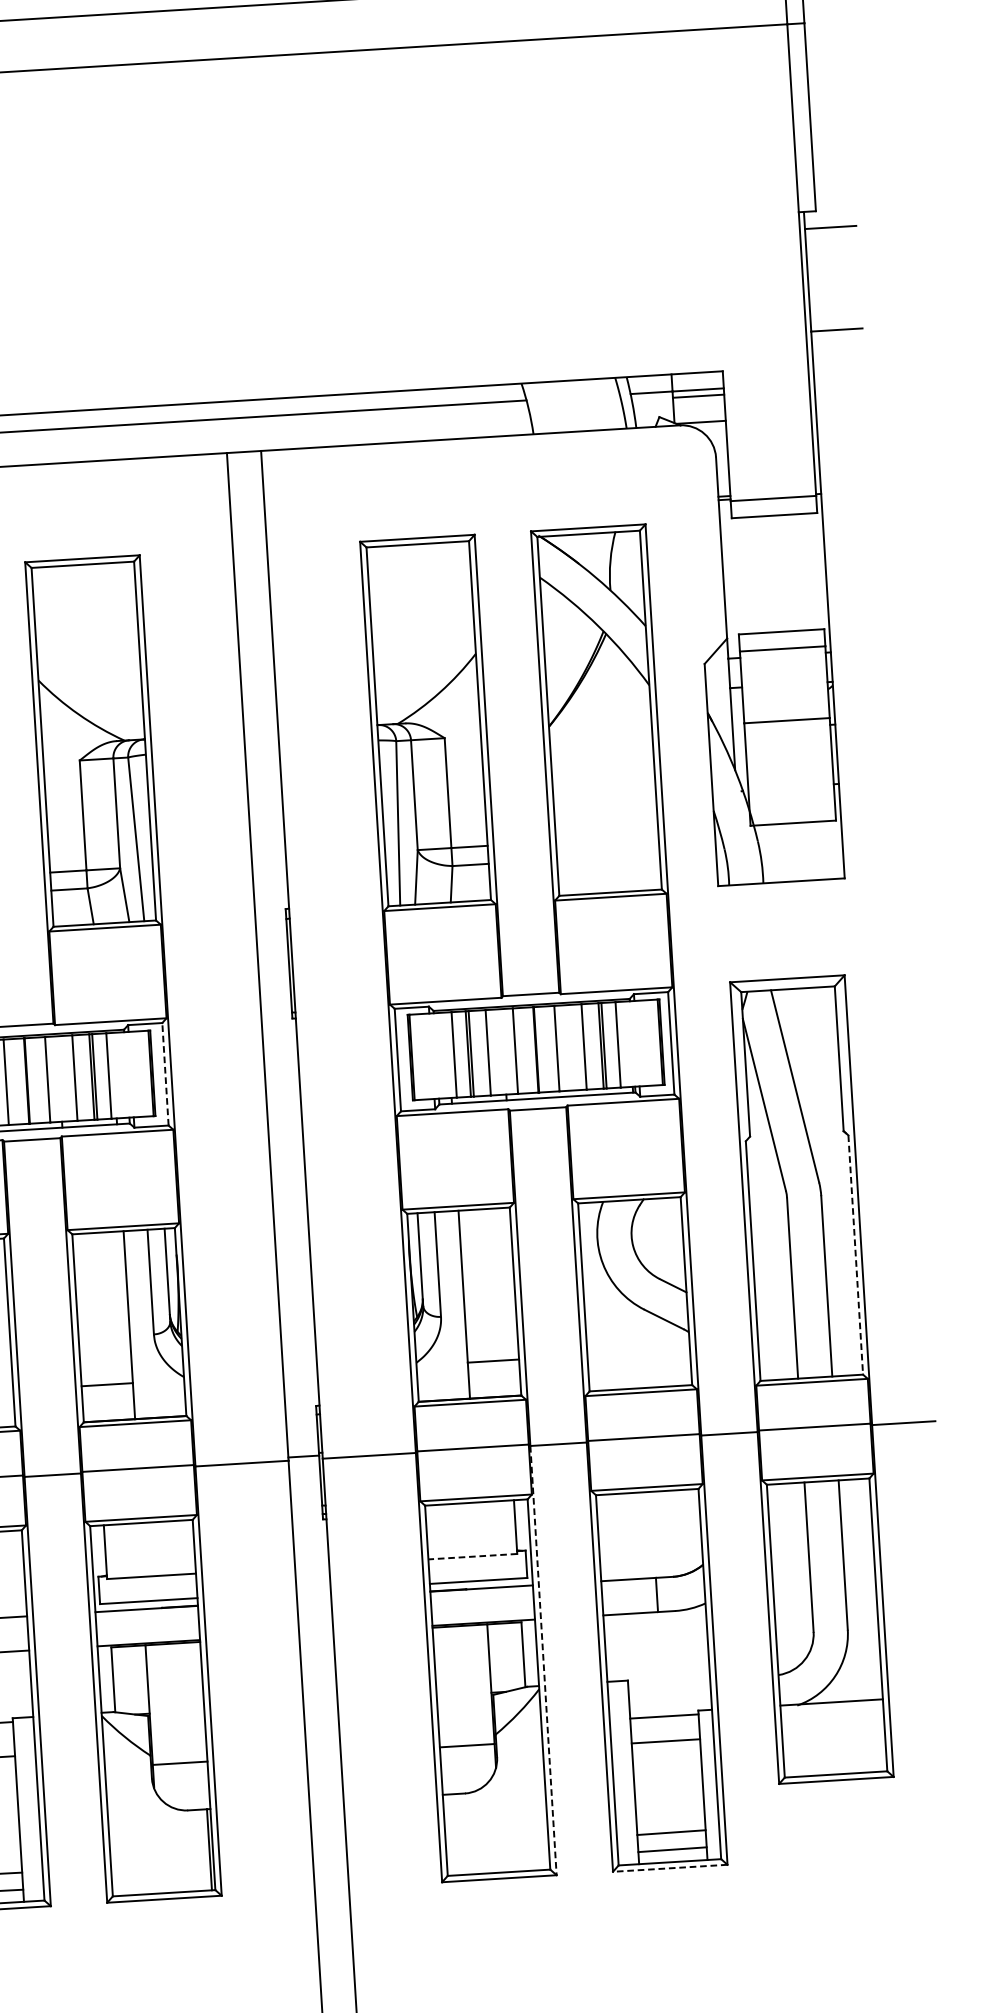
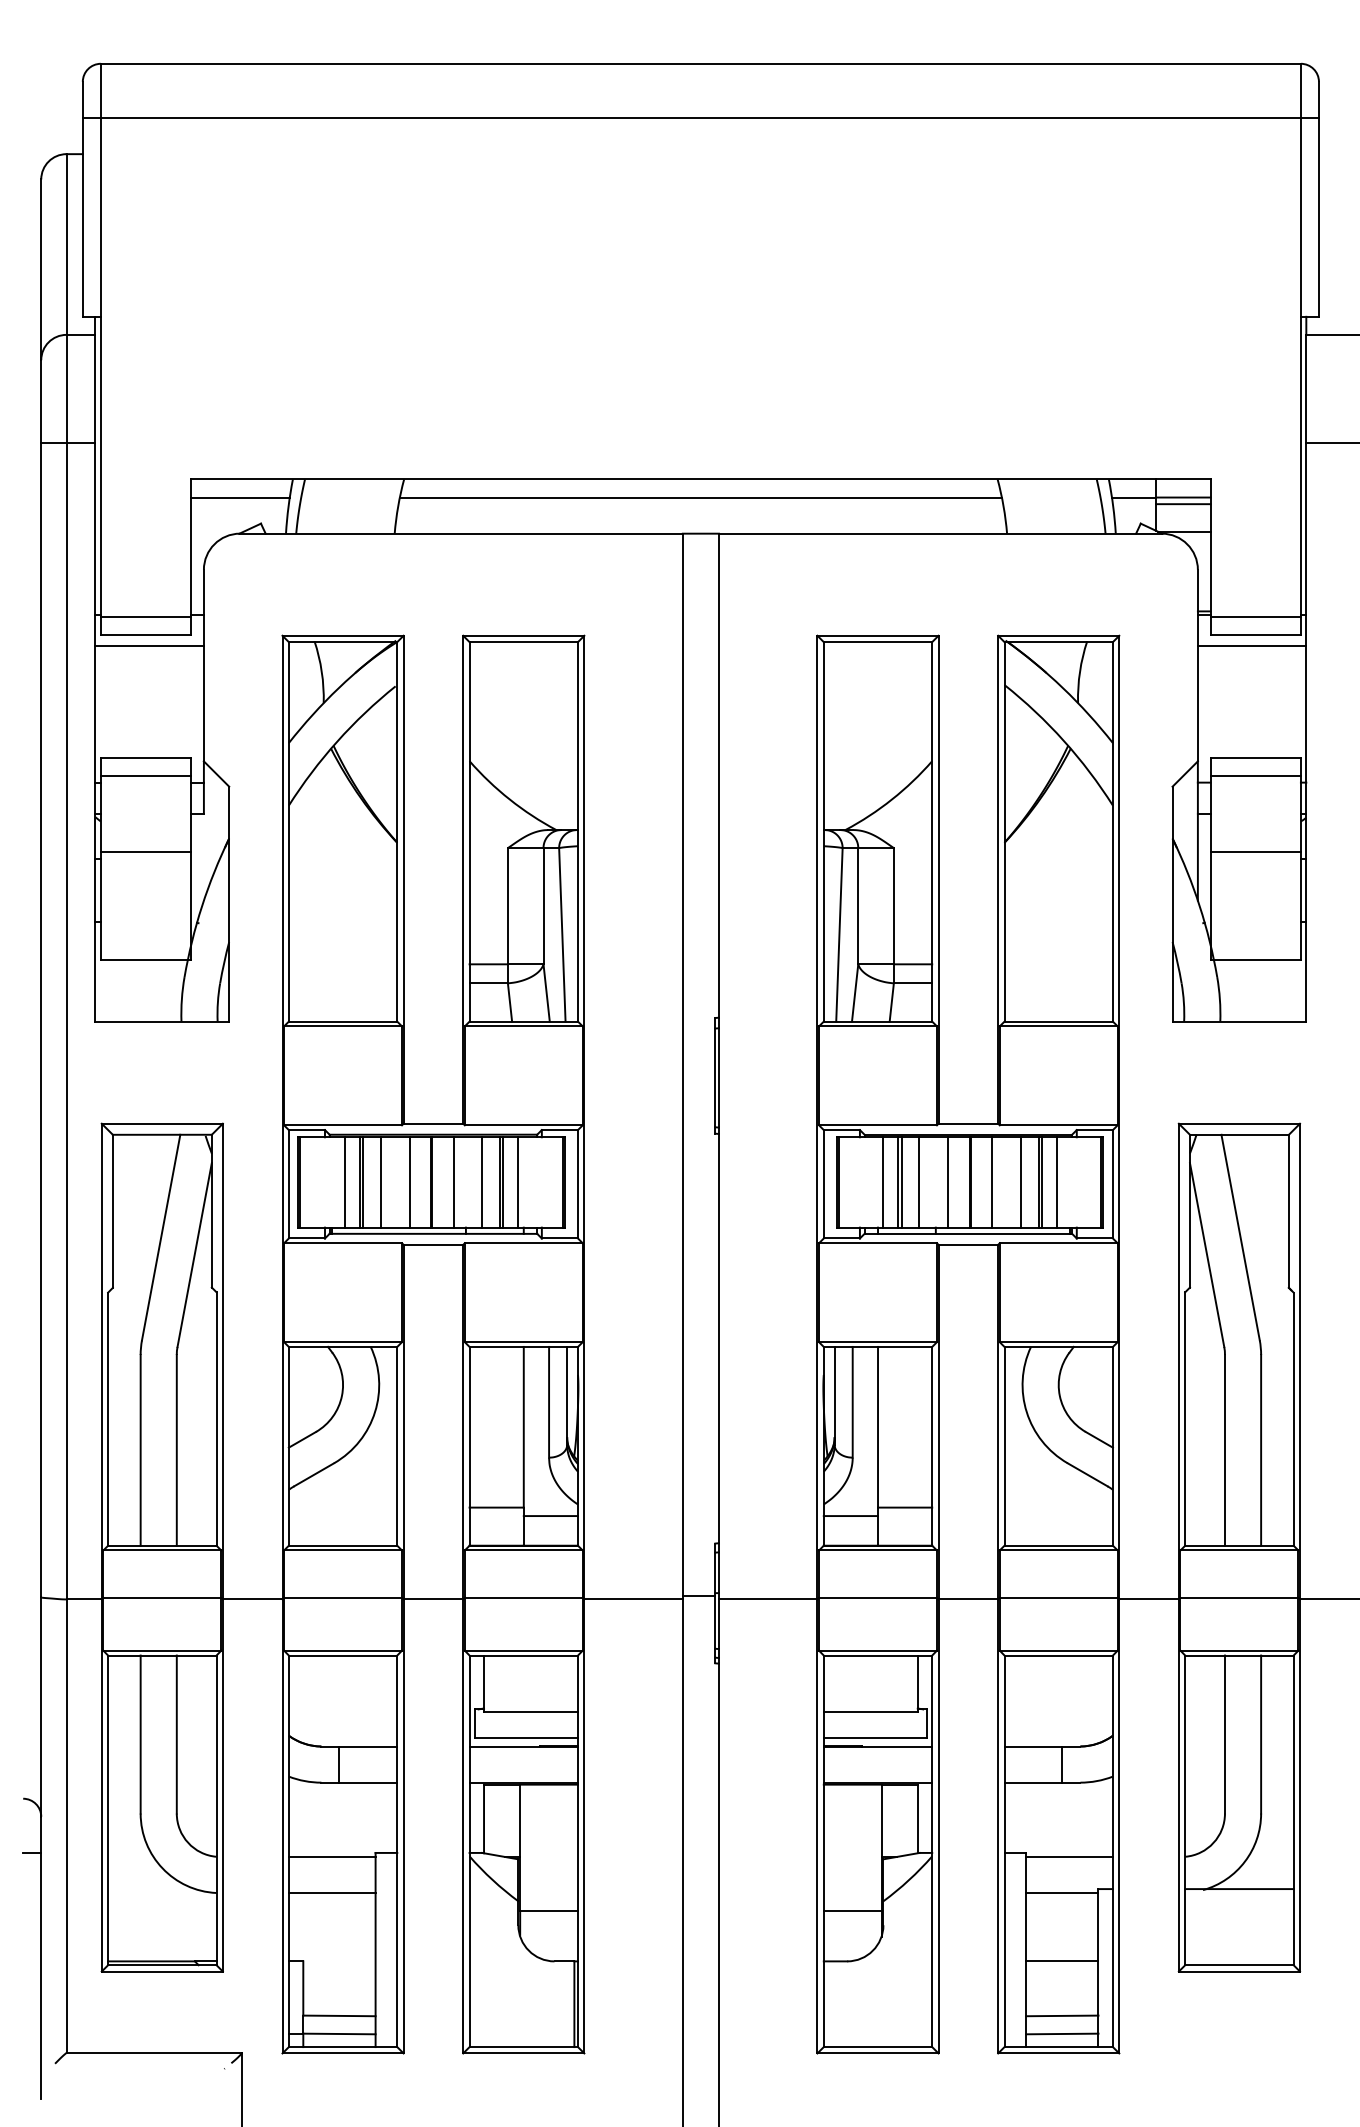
line: (771, 526) -> (1251, 646), added
line: (165, 1073) -> (578, 1183), dashed -> solid
line: (855, 1255) -> (1293, 1419), dashed -> solid
line: (442, 1372) -> (850, 1516), added
line: (158, 1390) -> (550, 1516), added
line: (472, 1556) -> (870, 1712), dashed -> solid
line: (543, 1660) -> (938, 1826), dashed -> solid
line: (669, 1681) -> (1069, 1856), added
line: (666, 1741) -> (1062, 1961), moved
line: (670, 1868) -> (1058, 2053), dashed -> solid

